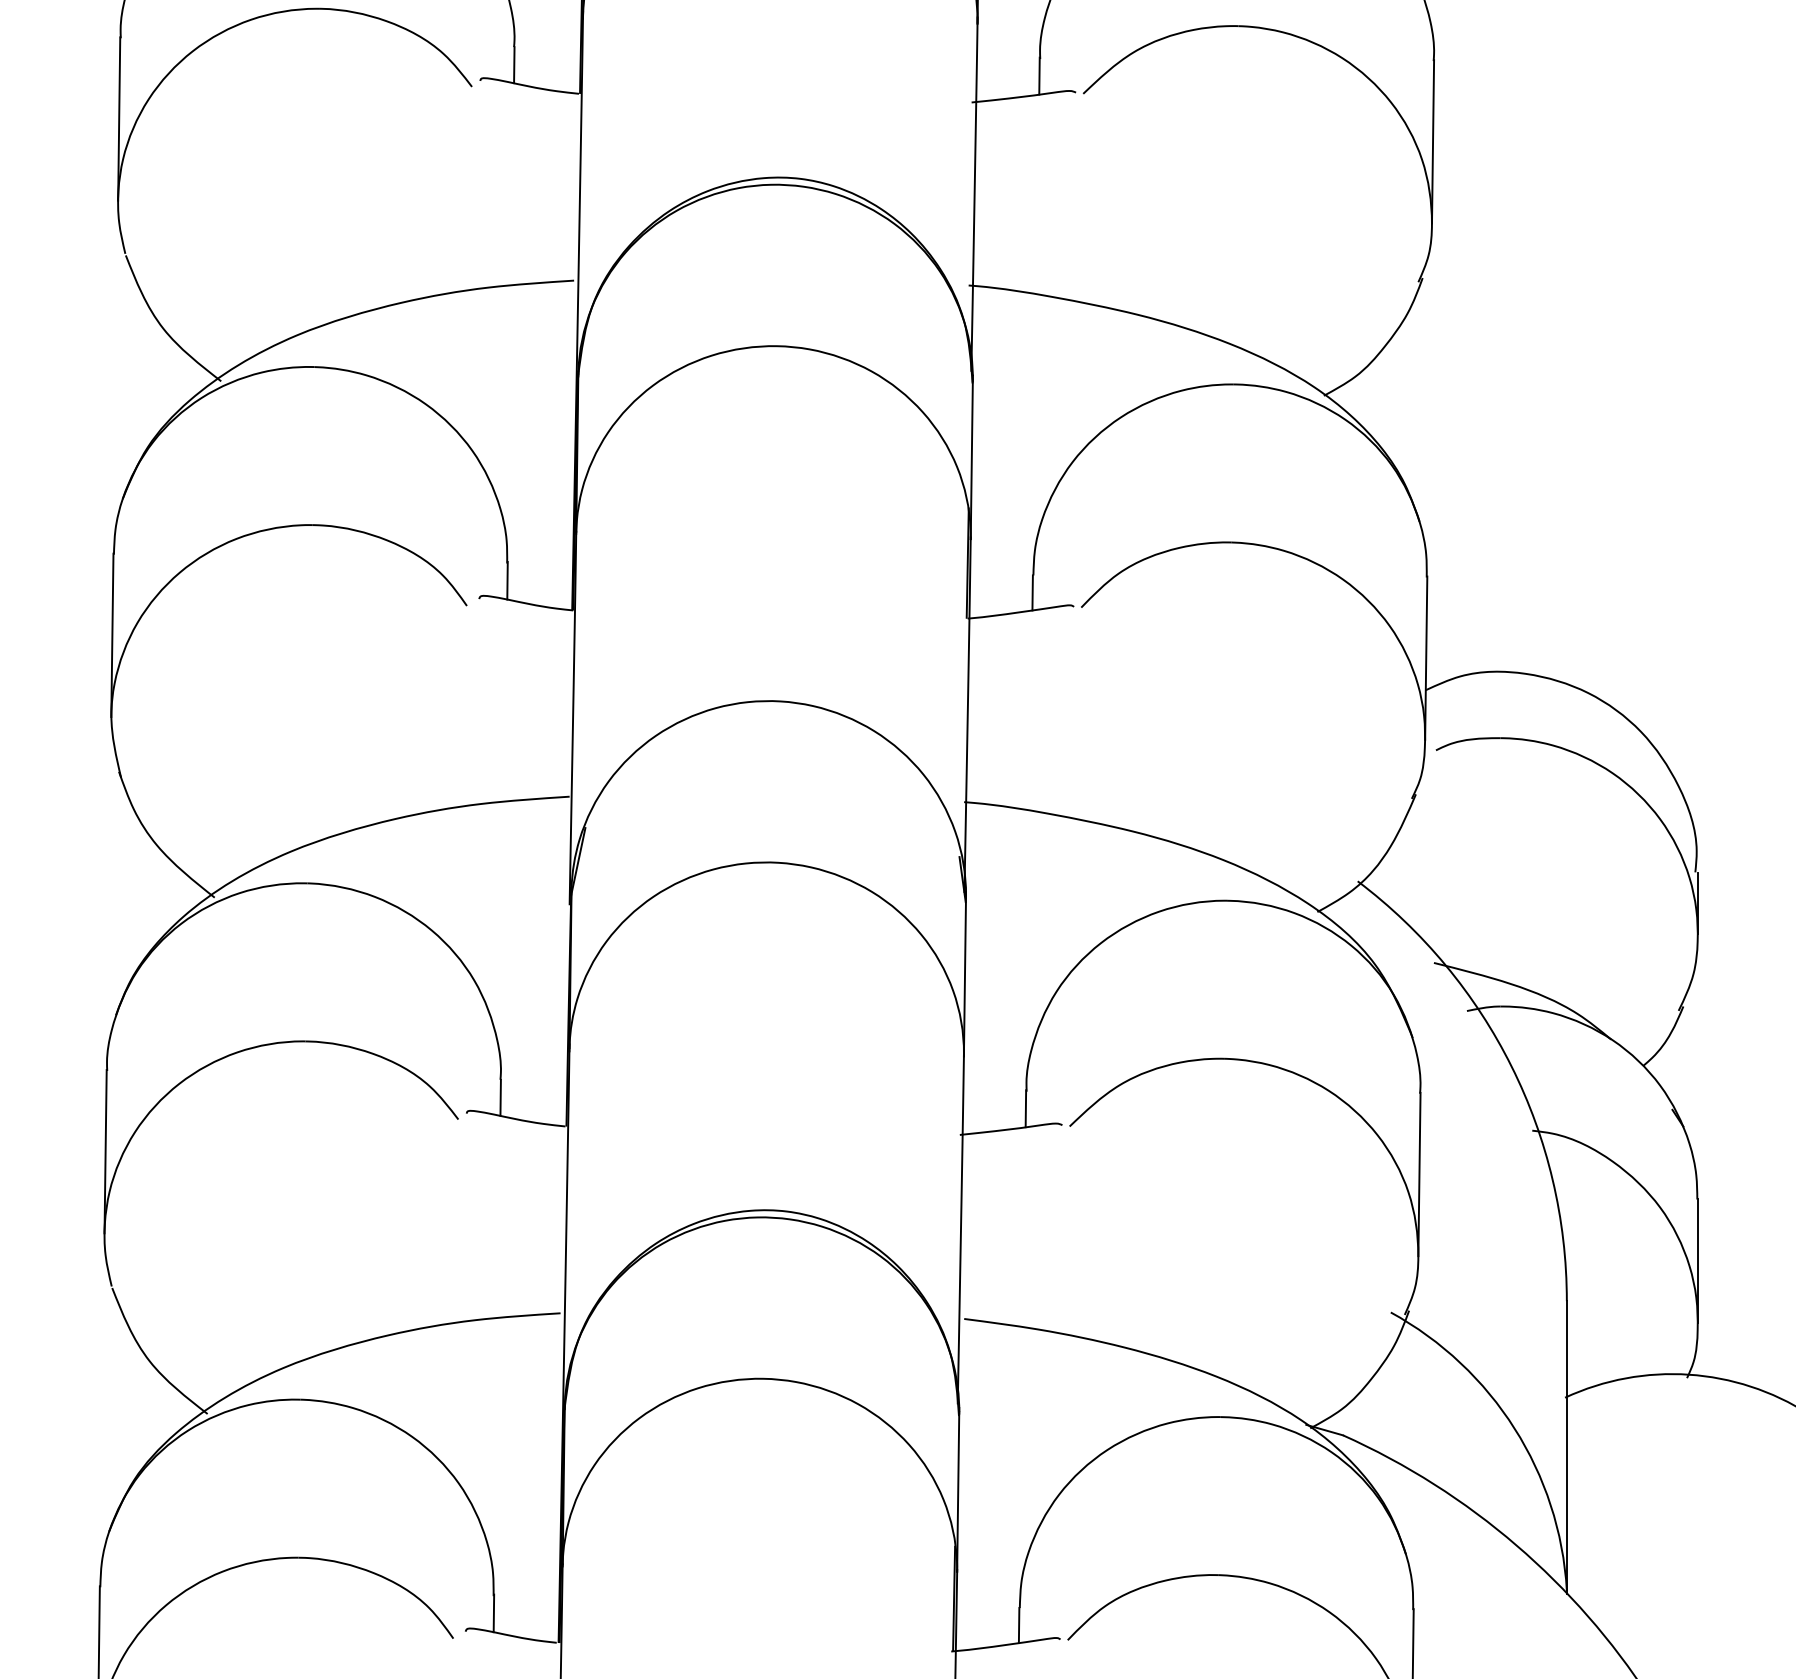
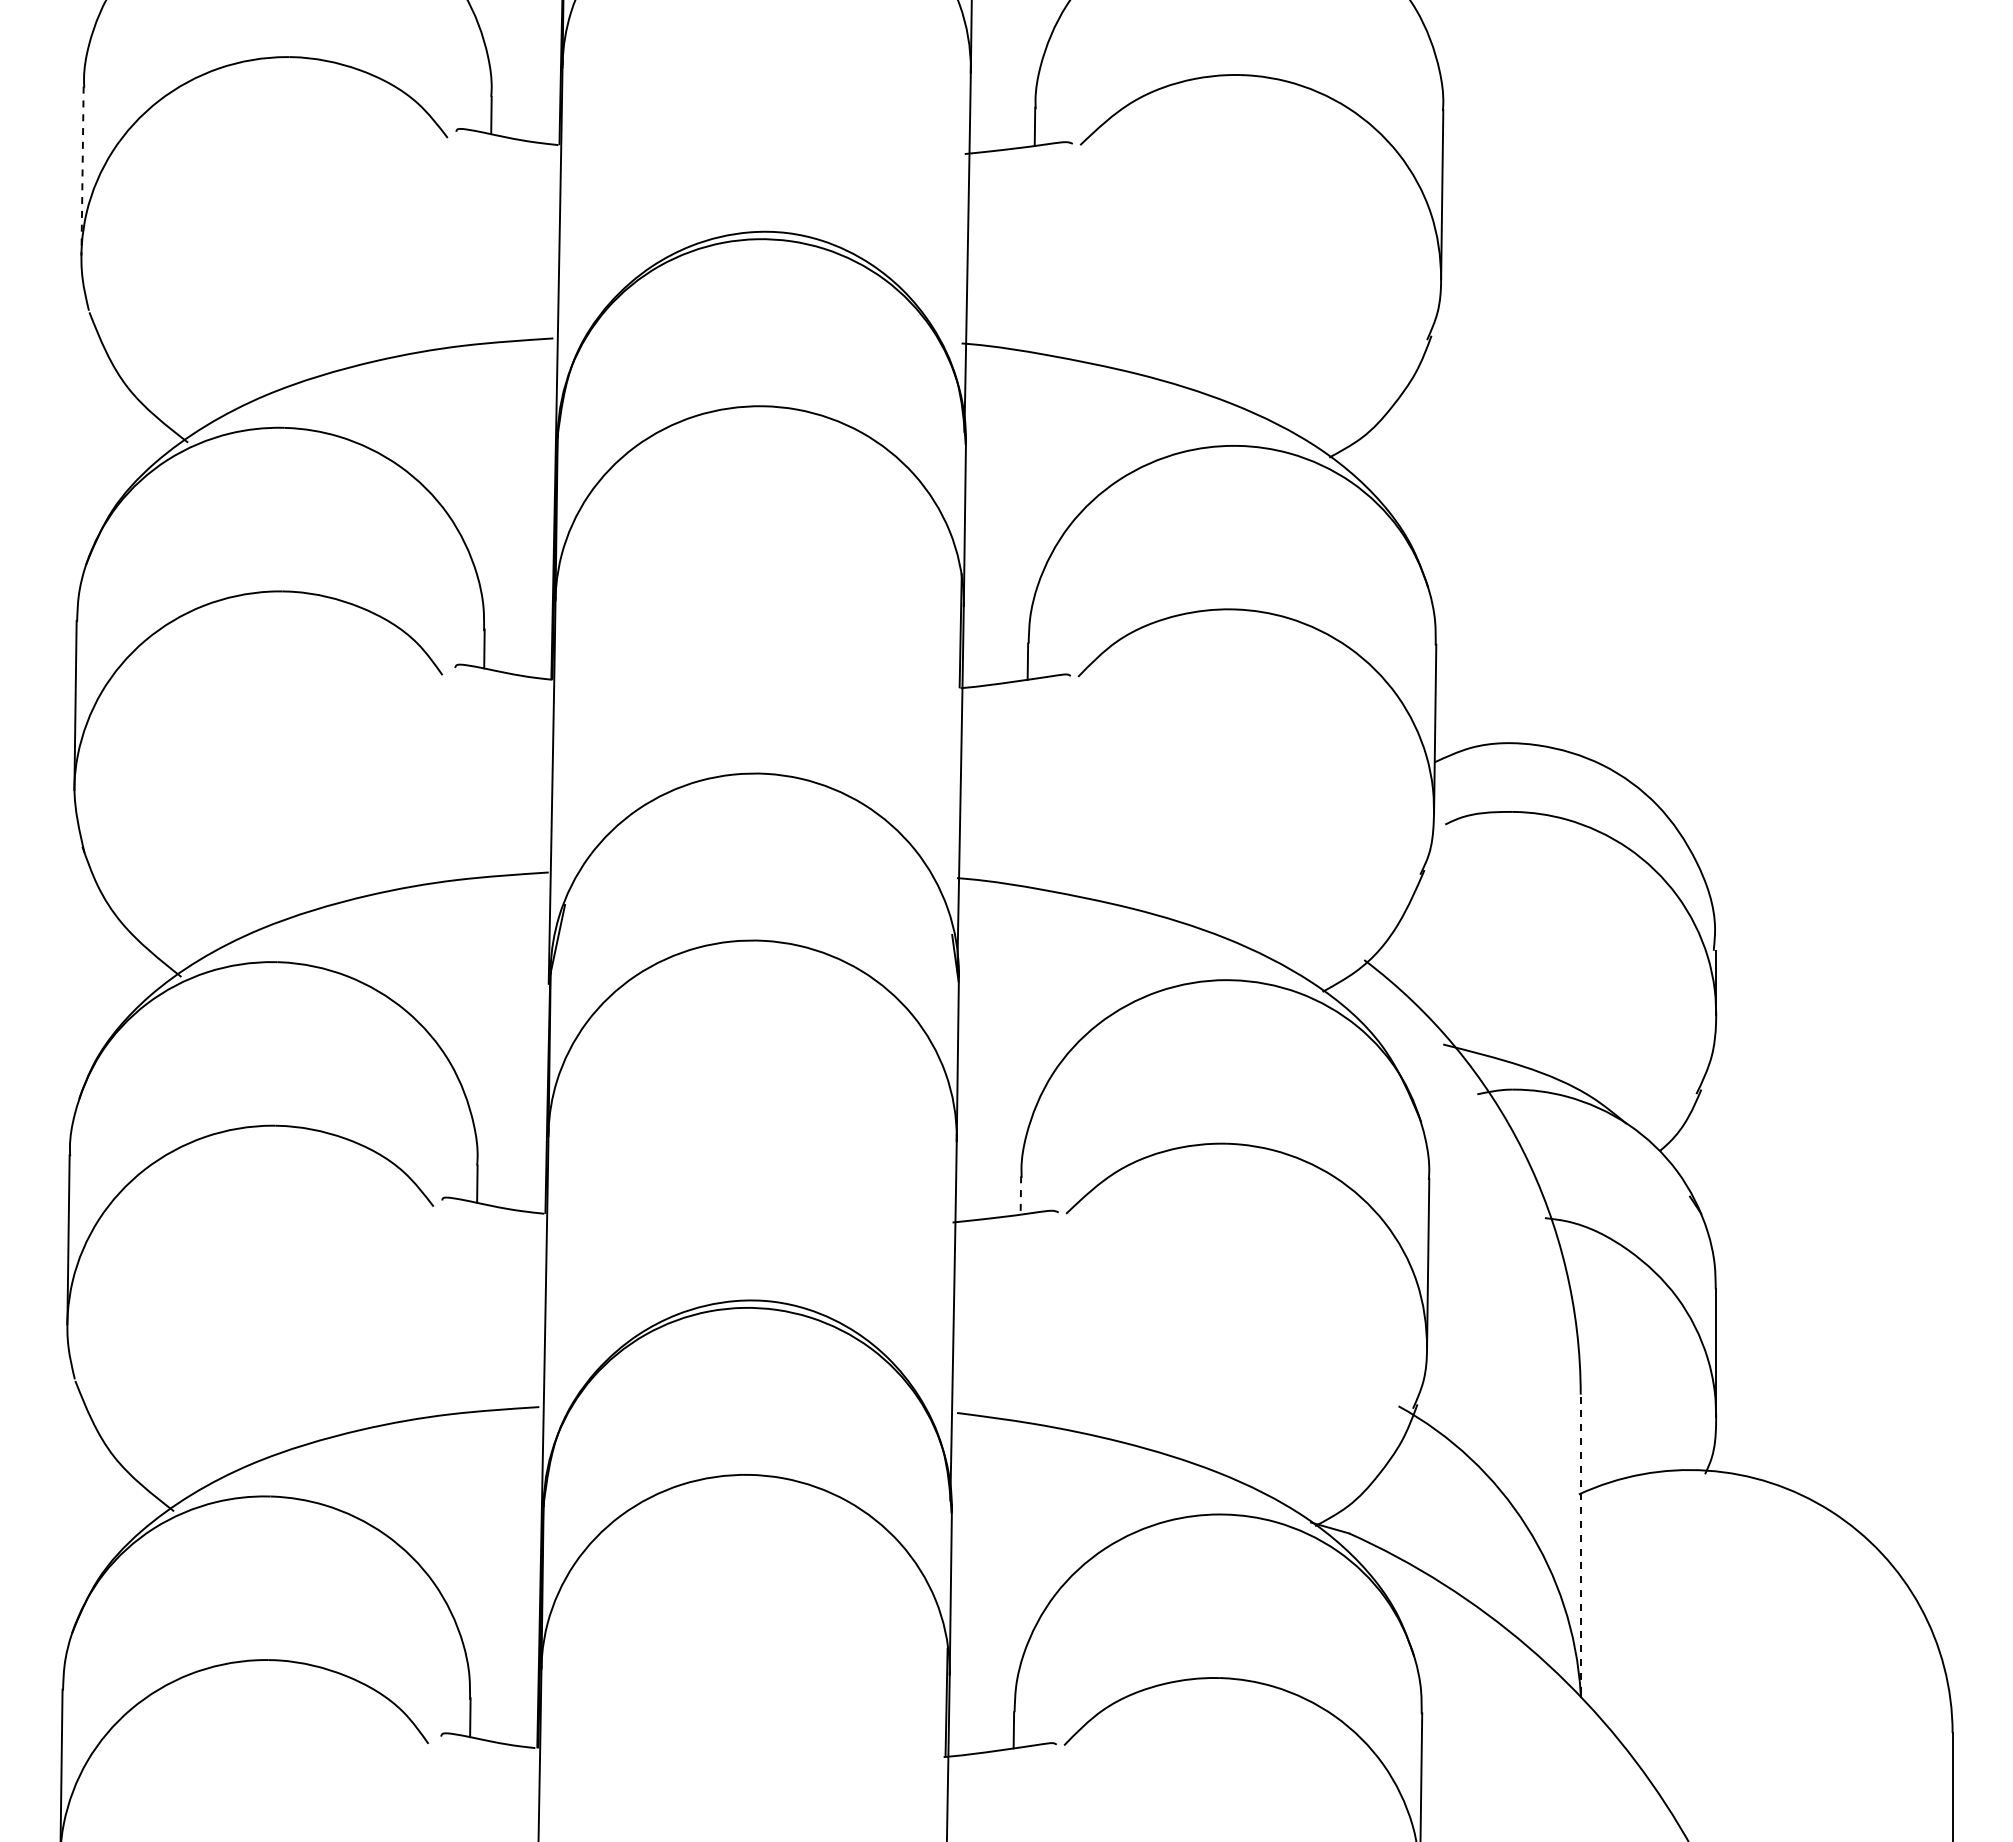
line: (119, 119) -> (82, 171), solid -> dashed
line: (1025, 1108) -> (1020, 1195), solid -> dashed
line: (1566, 1446) -> (1580, 1544), solid -> dashed

